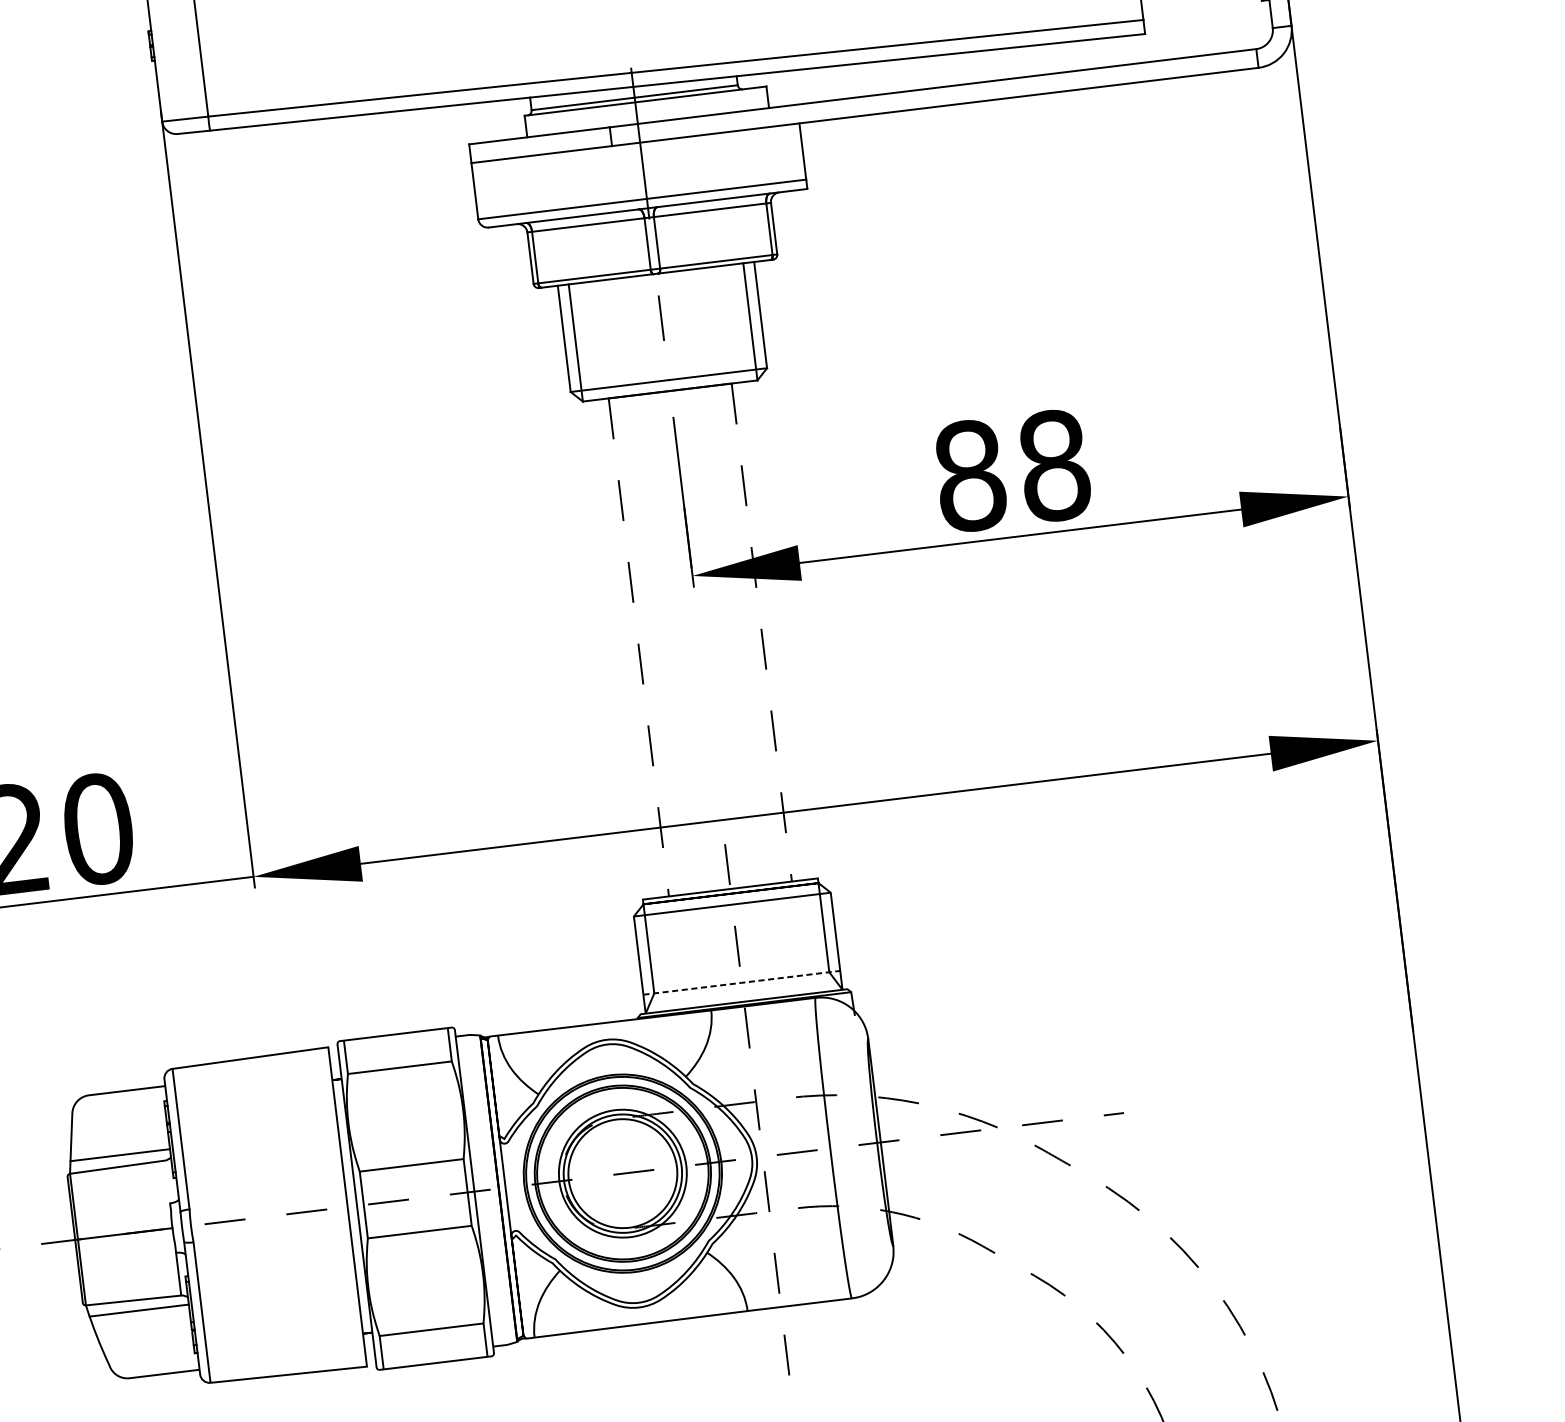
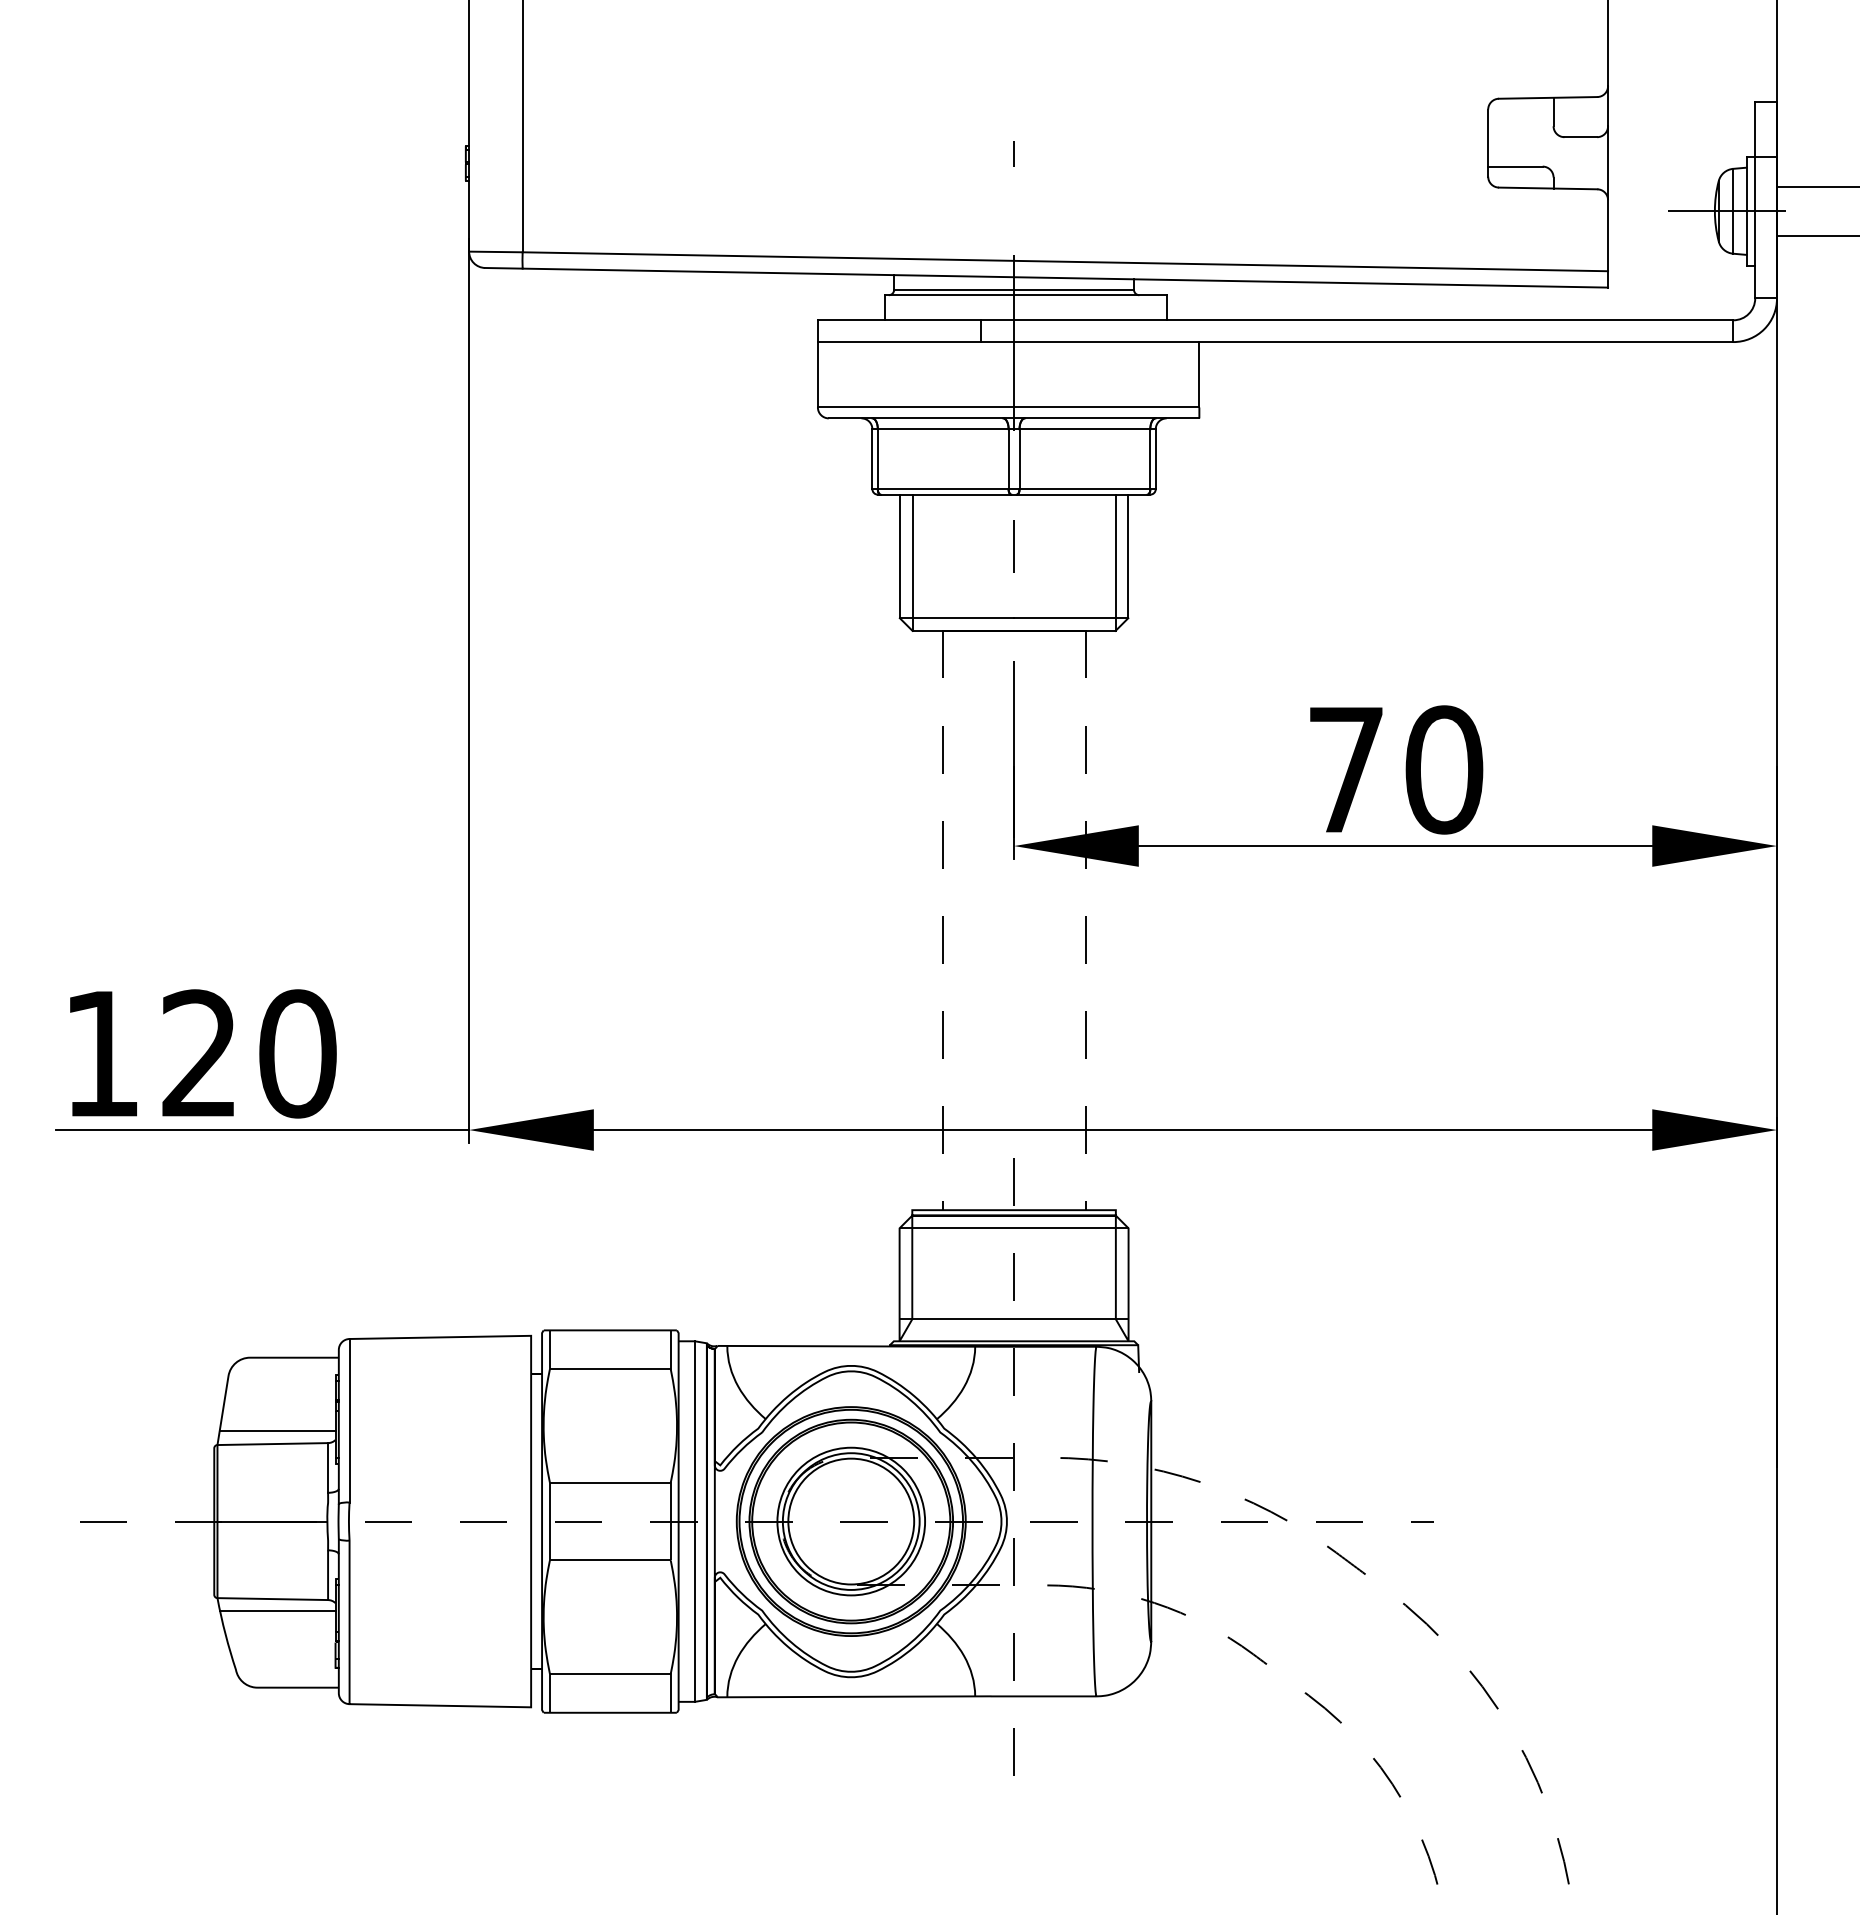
text: (1012, 470) -> (1395, 769), 88 -> 70
line: (742, 982) -> (1014, 1319), dashed -> solid
line: (167, 1181) -> (328, 1467), added
line: (488, 1189) -> (695, 1521), added

